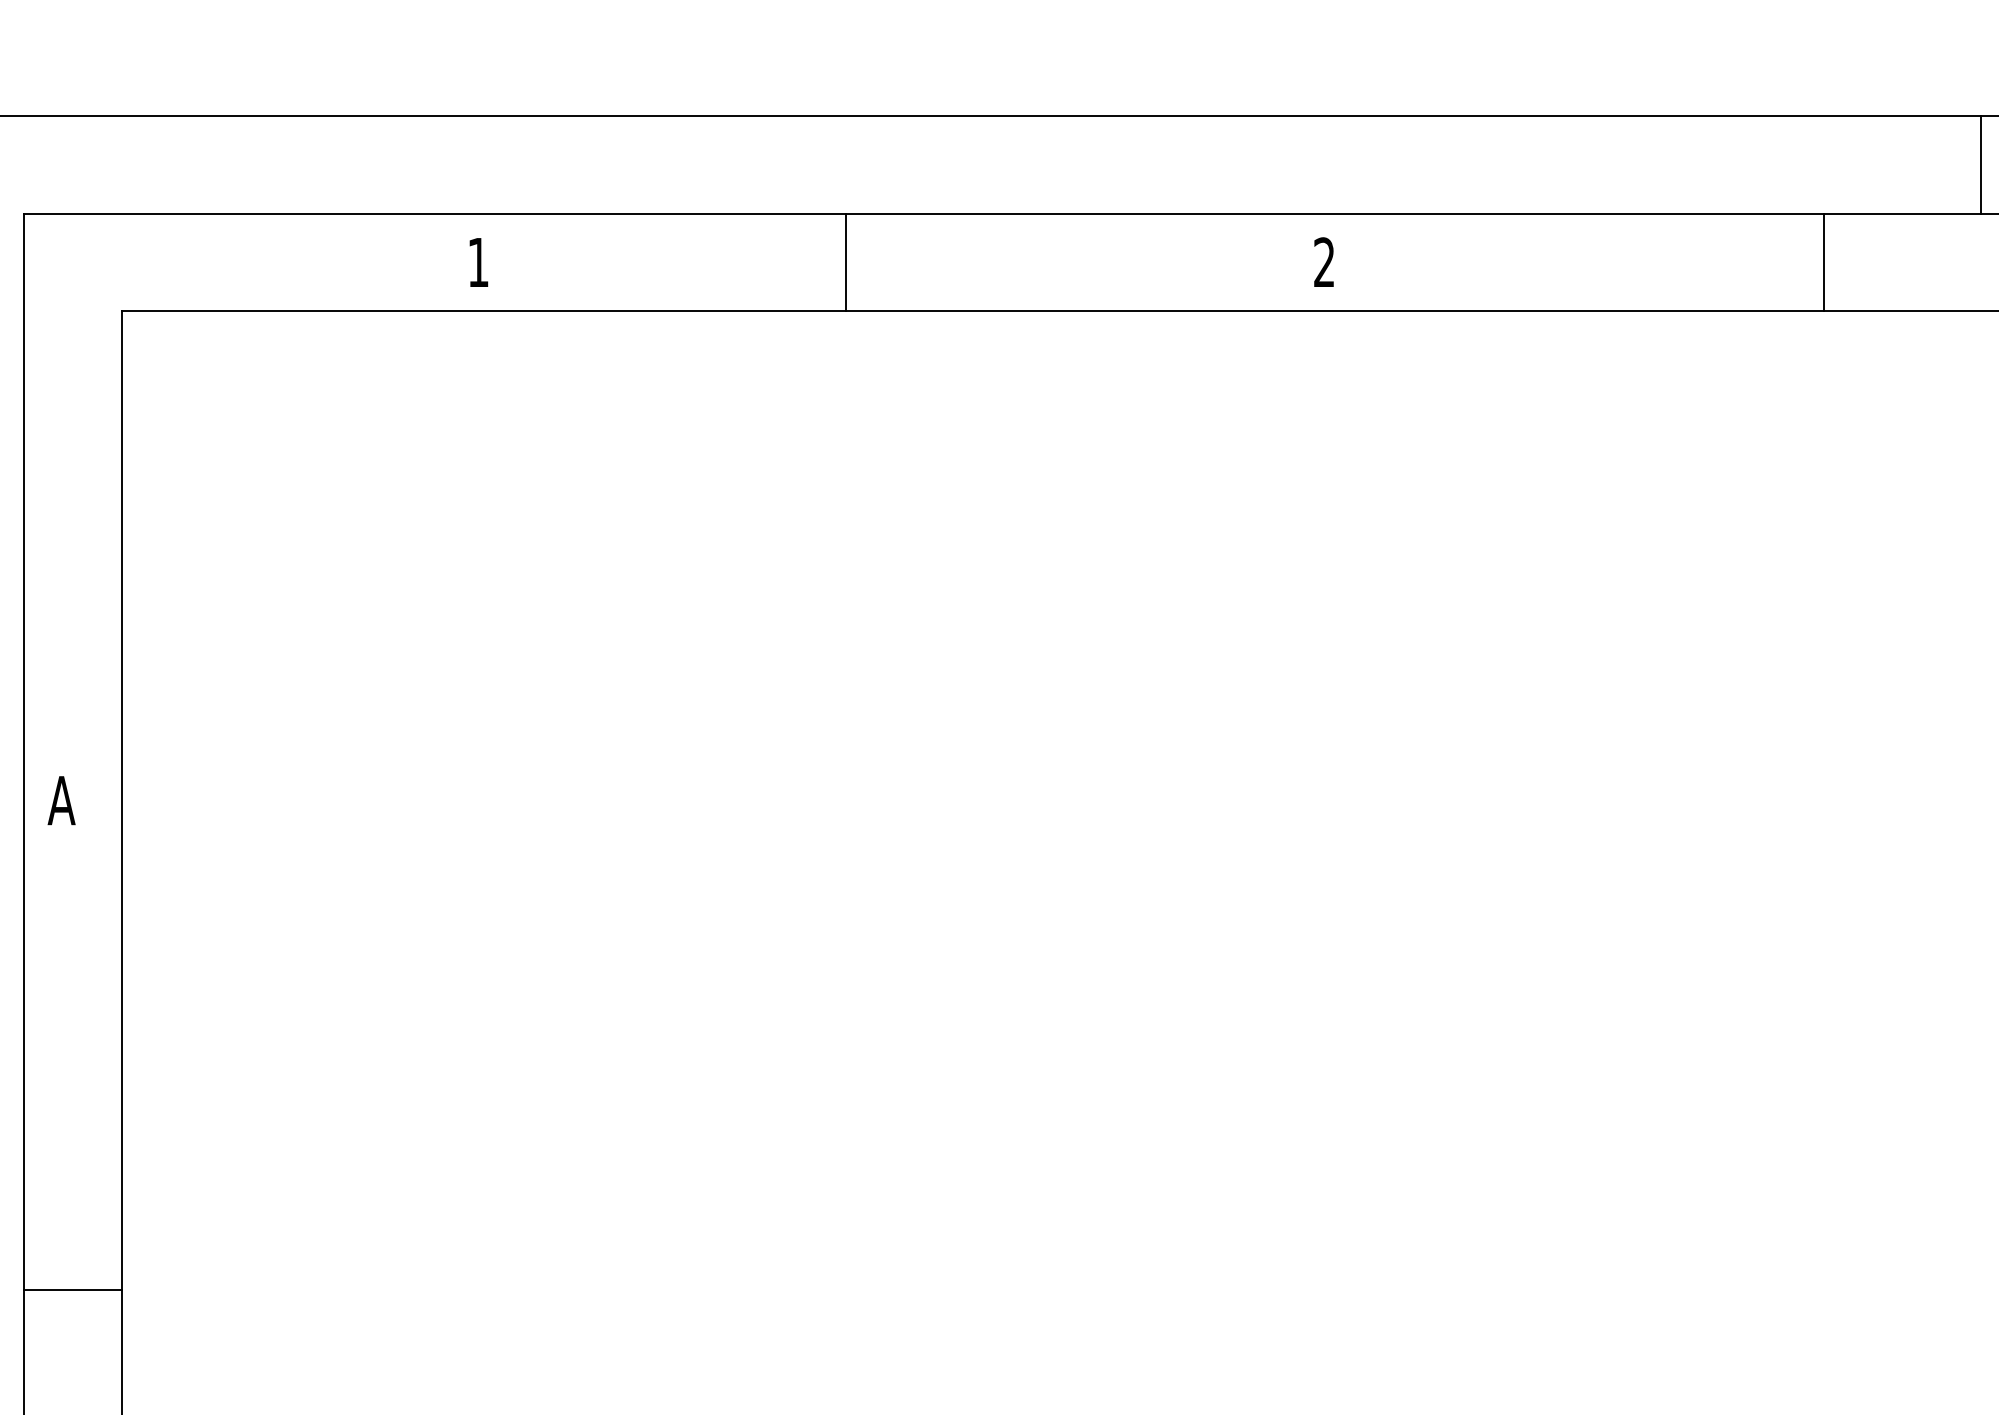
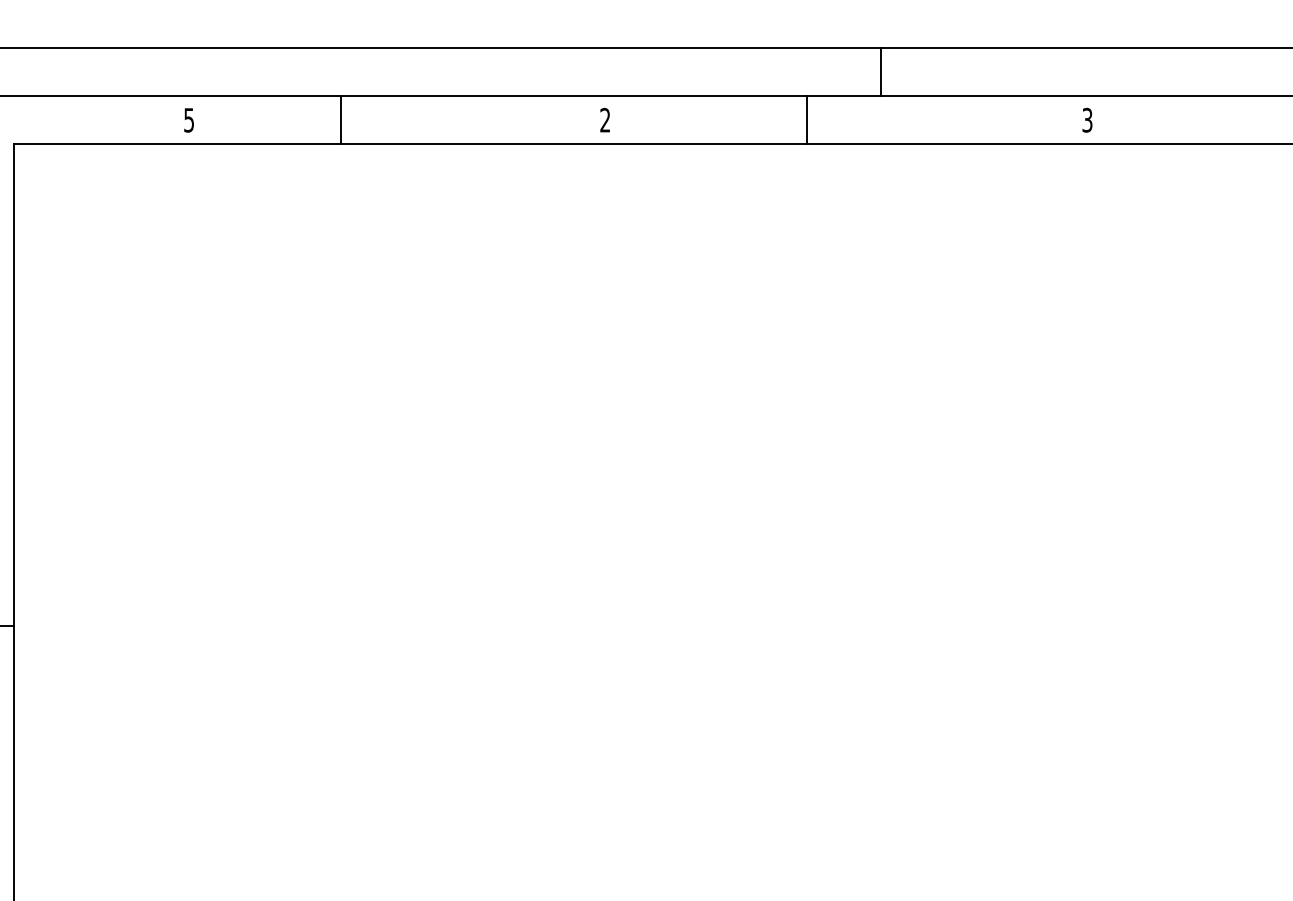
line: (1981, 165) -> (881, 72), moved
text: (477, 262) -> (188, 120), 1 -> 5
line: (845, 262) -> (340, 120), moved
line: (1824, 262) -> (807, 120), moved

